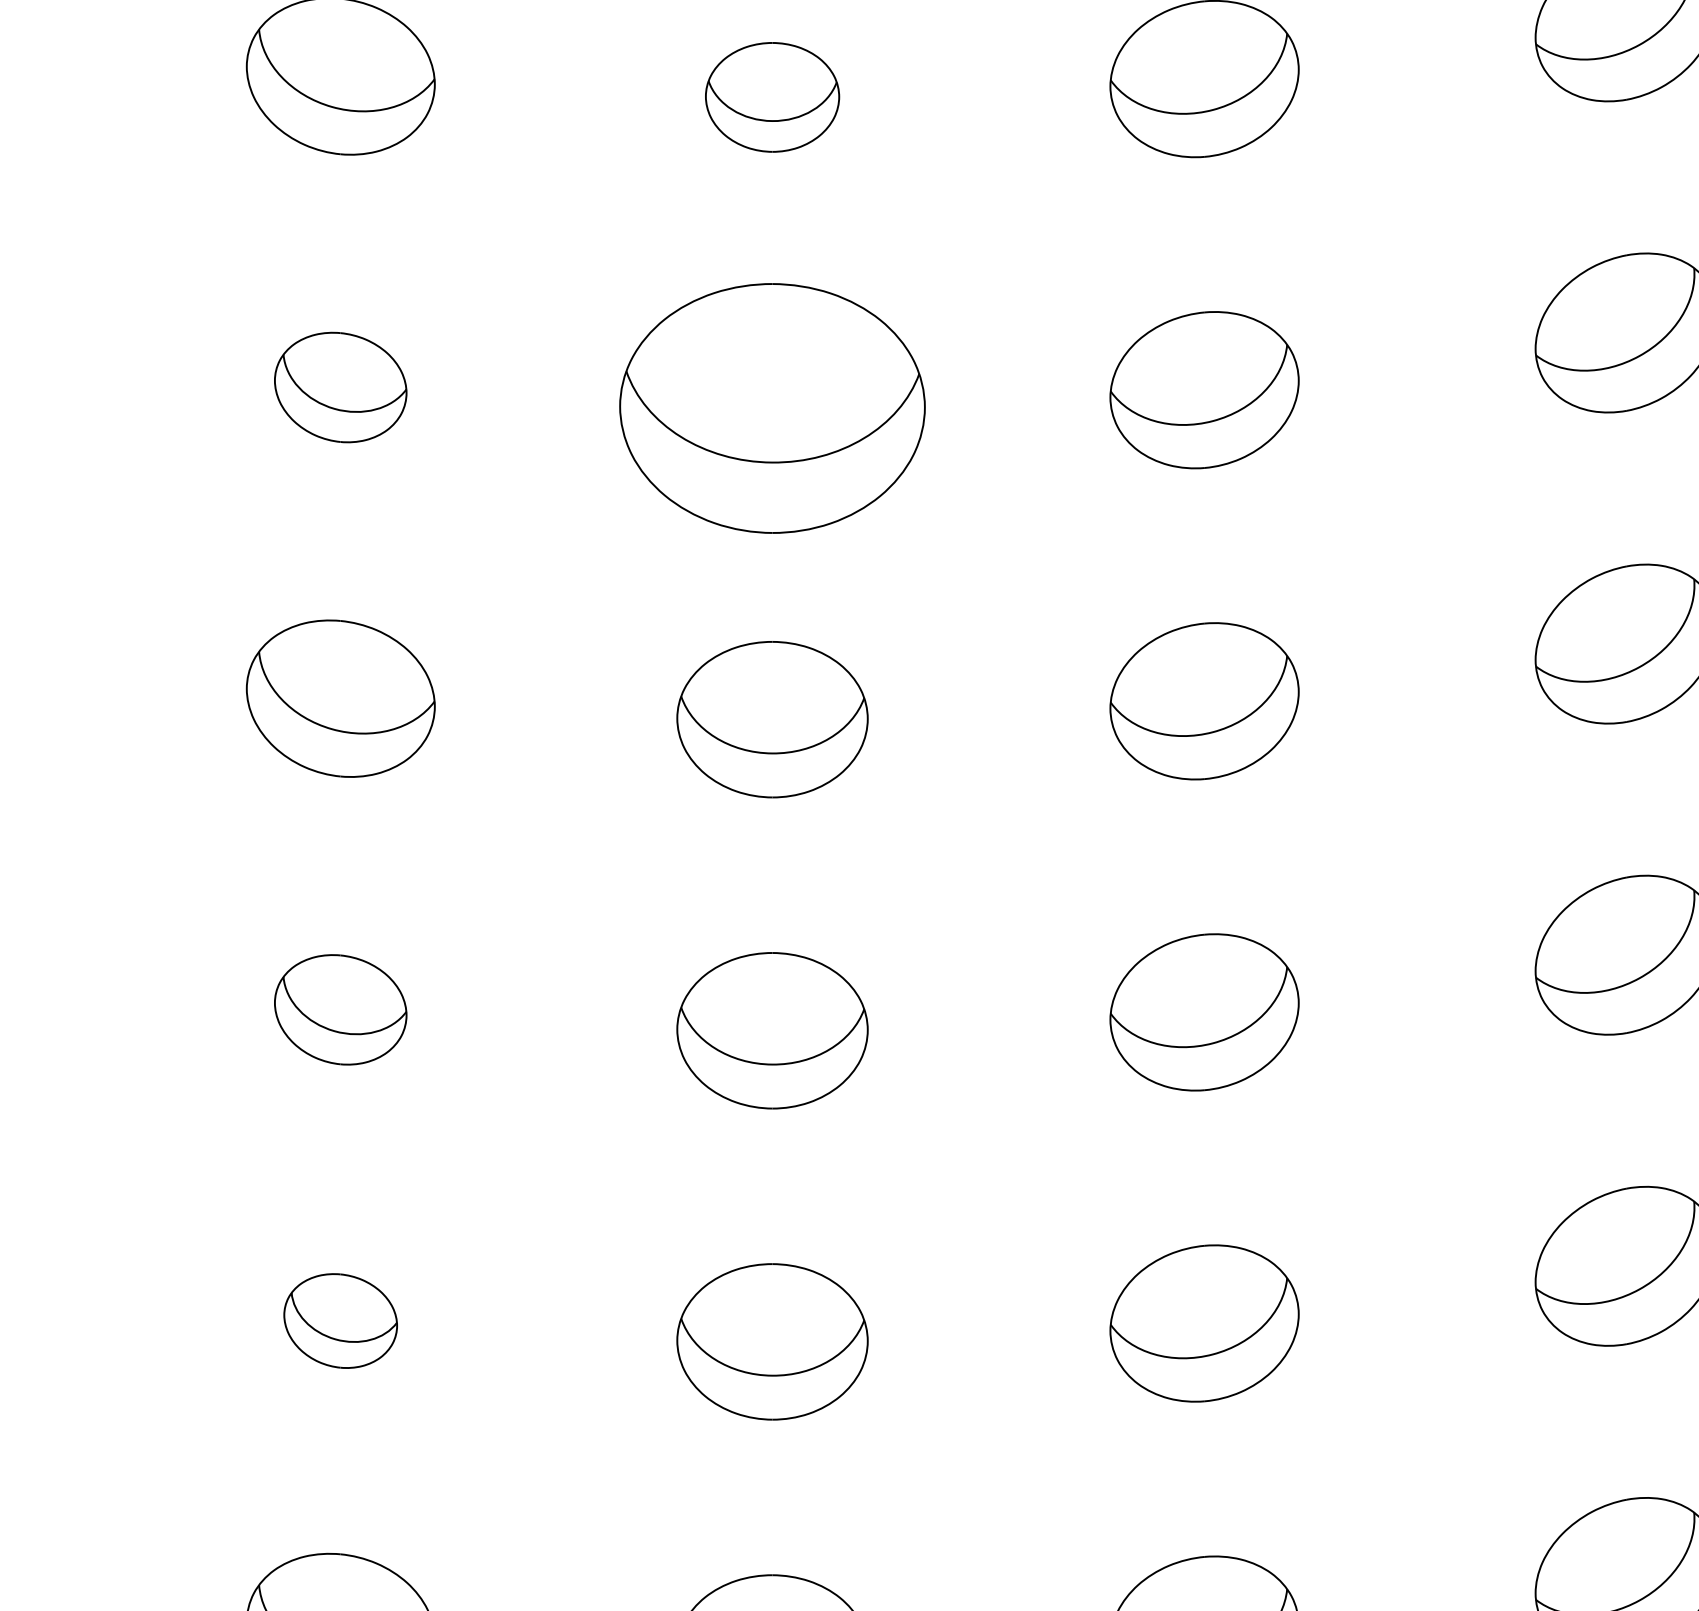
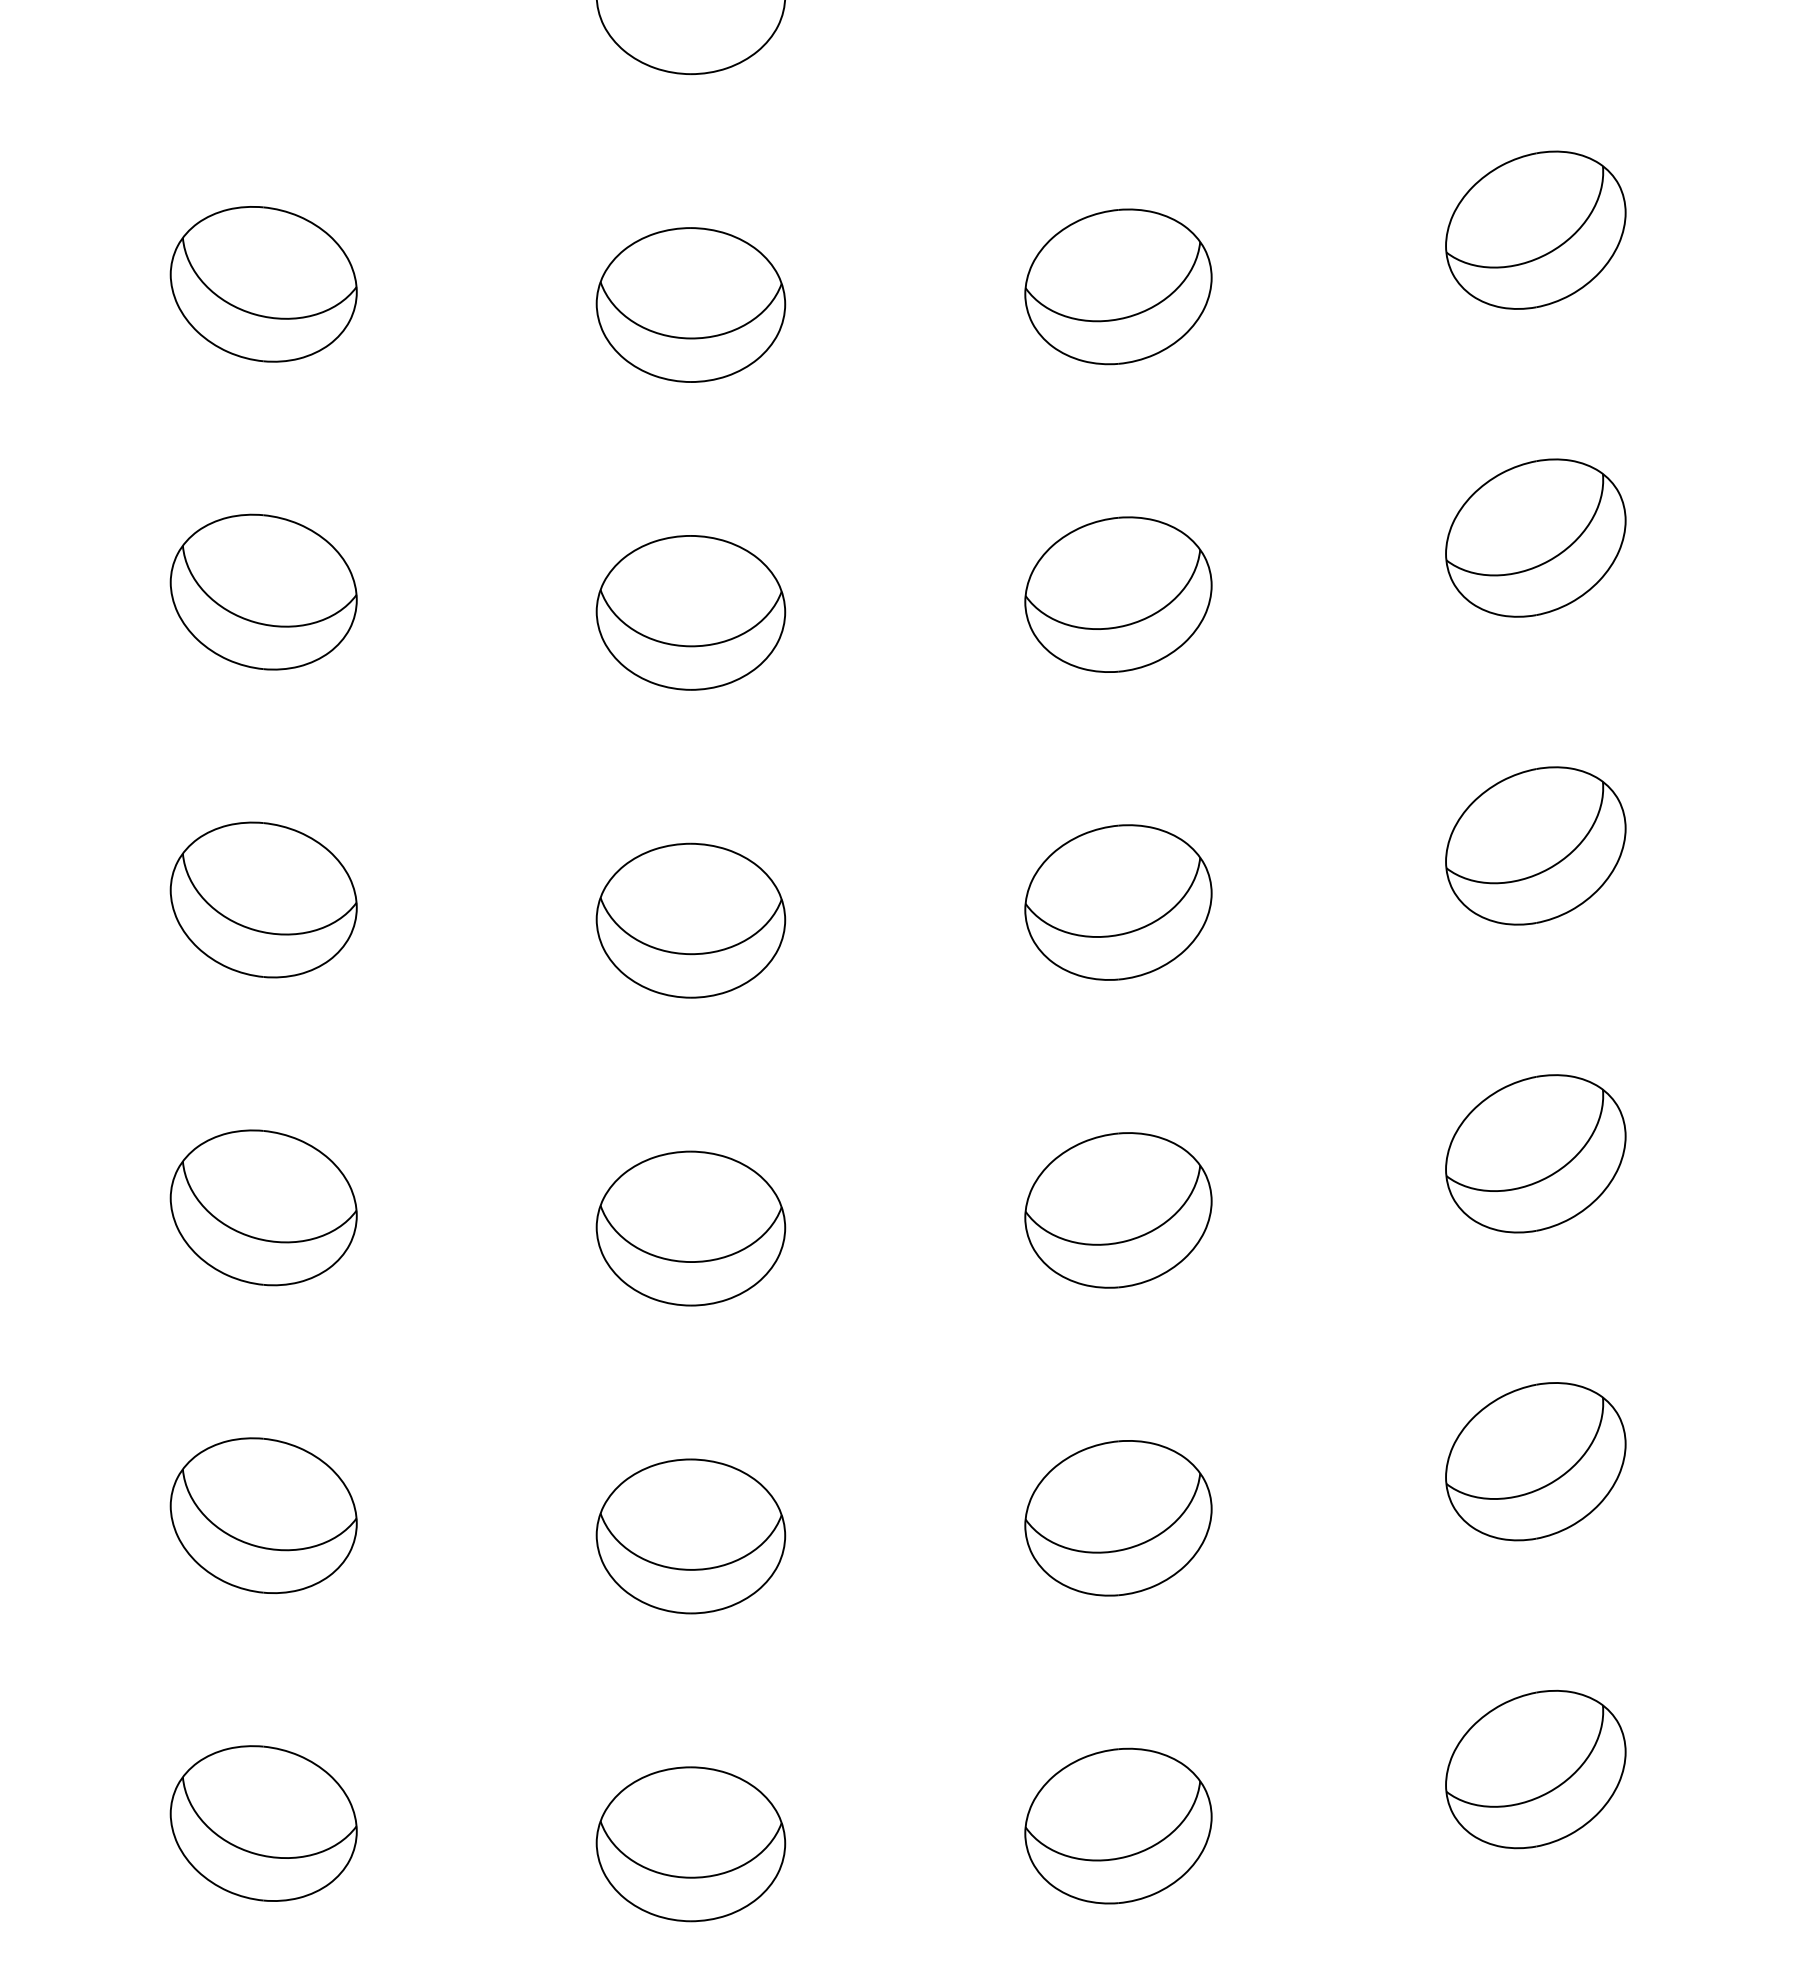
part: (772, 96) -> (690, 304), size x1.43
part: (340, 386) -> (263, 591), size x1.43
part: (772, 408) -> (690, 612), size x0.62
part: (340, 1009) -> (263, 1207), size x1.43
part: (340, 1320) -> (263, 1515), size x1.67

